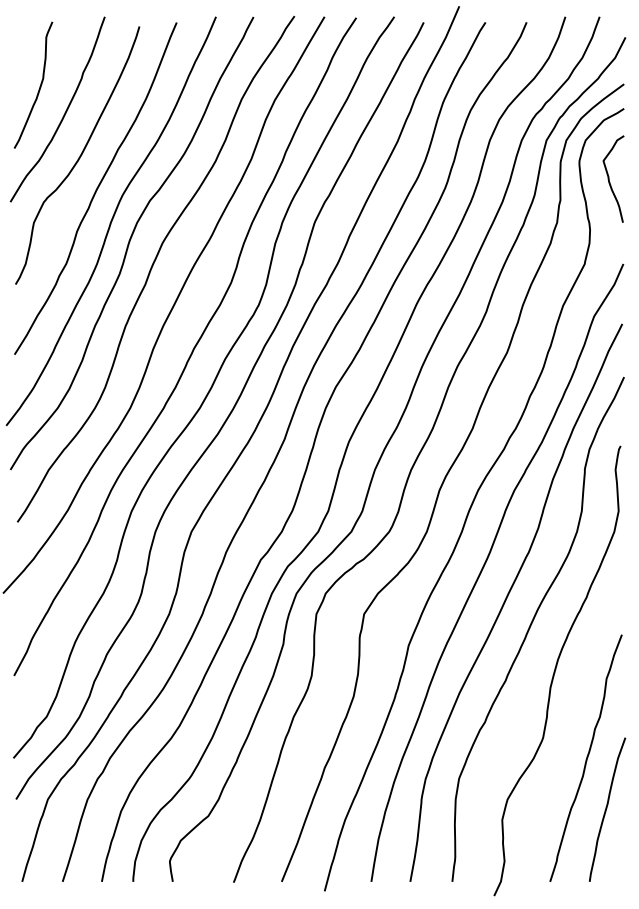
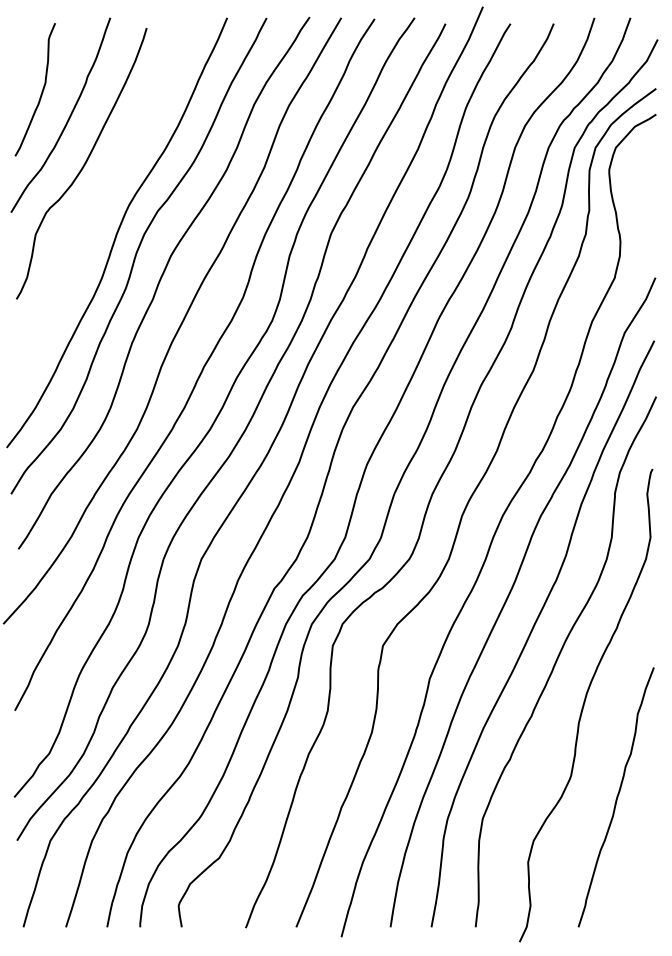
curve: (610, 180) -> (641, 189), removed
curve: (96, 188) -> (101, 198), removed
curve: (607, 809) -> (638, 851), removed

